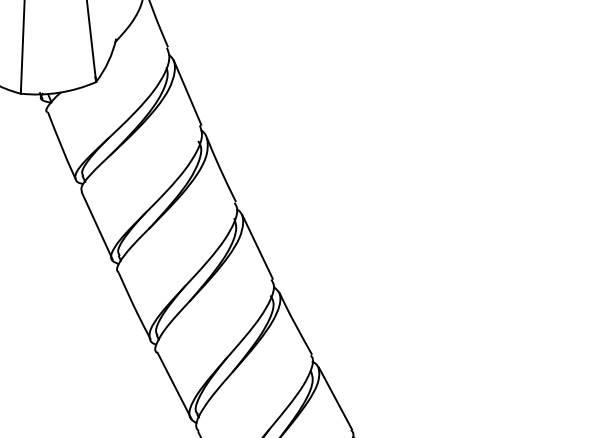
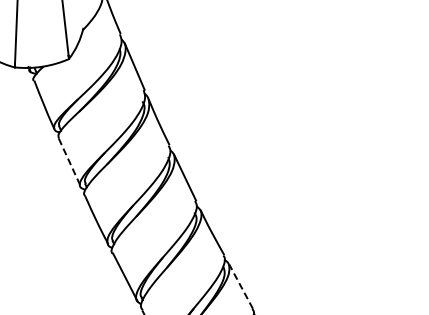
line: (98, 227) -> (70, 163), solid -> dashed
line: (334, 398) -> (240, 286), solid -> dashed

